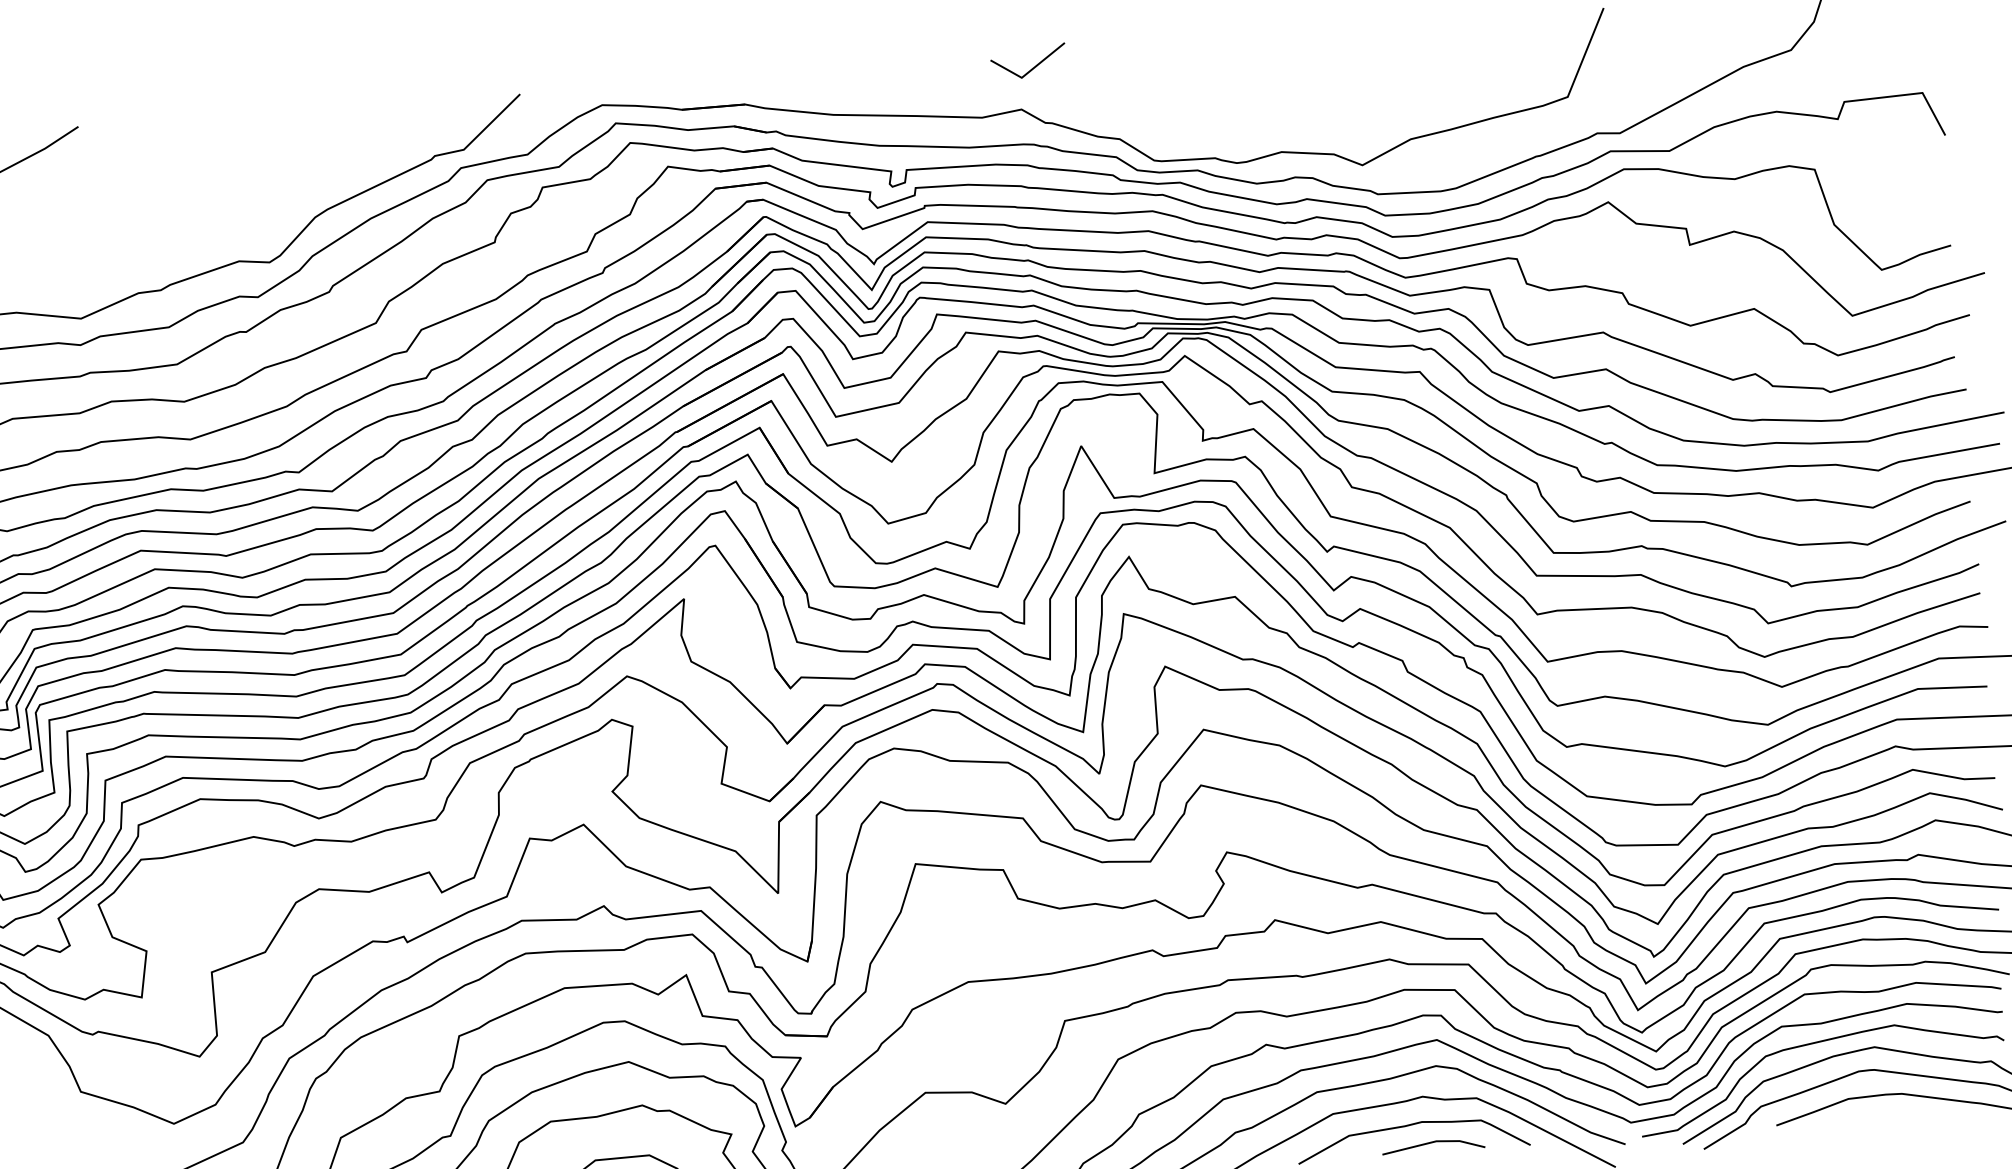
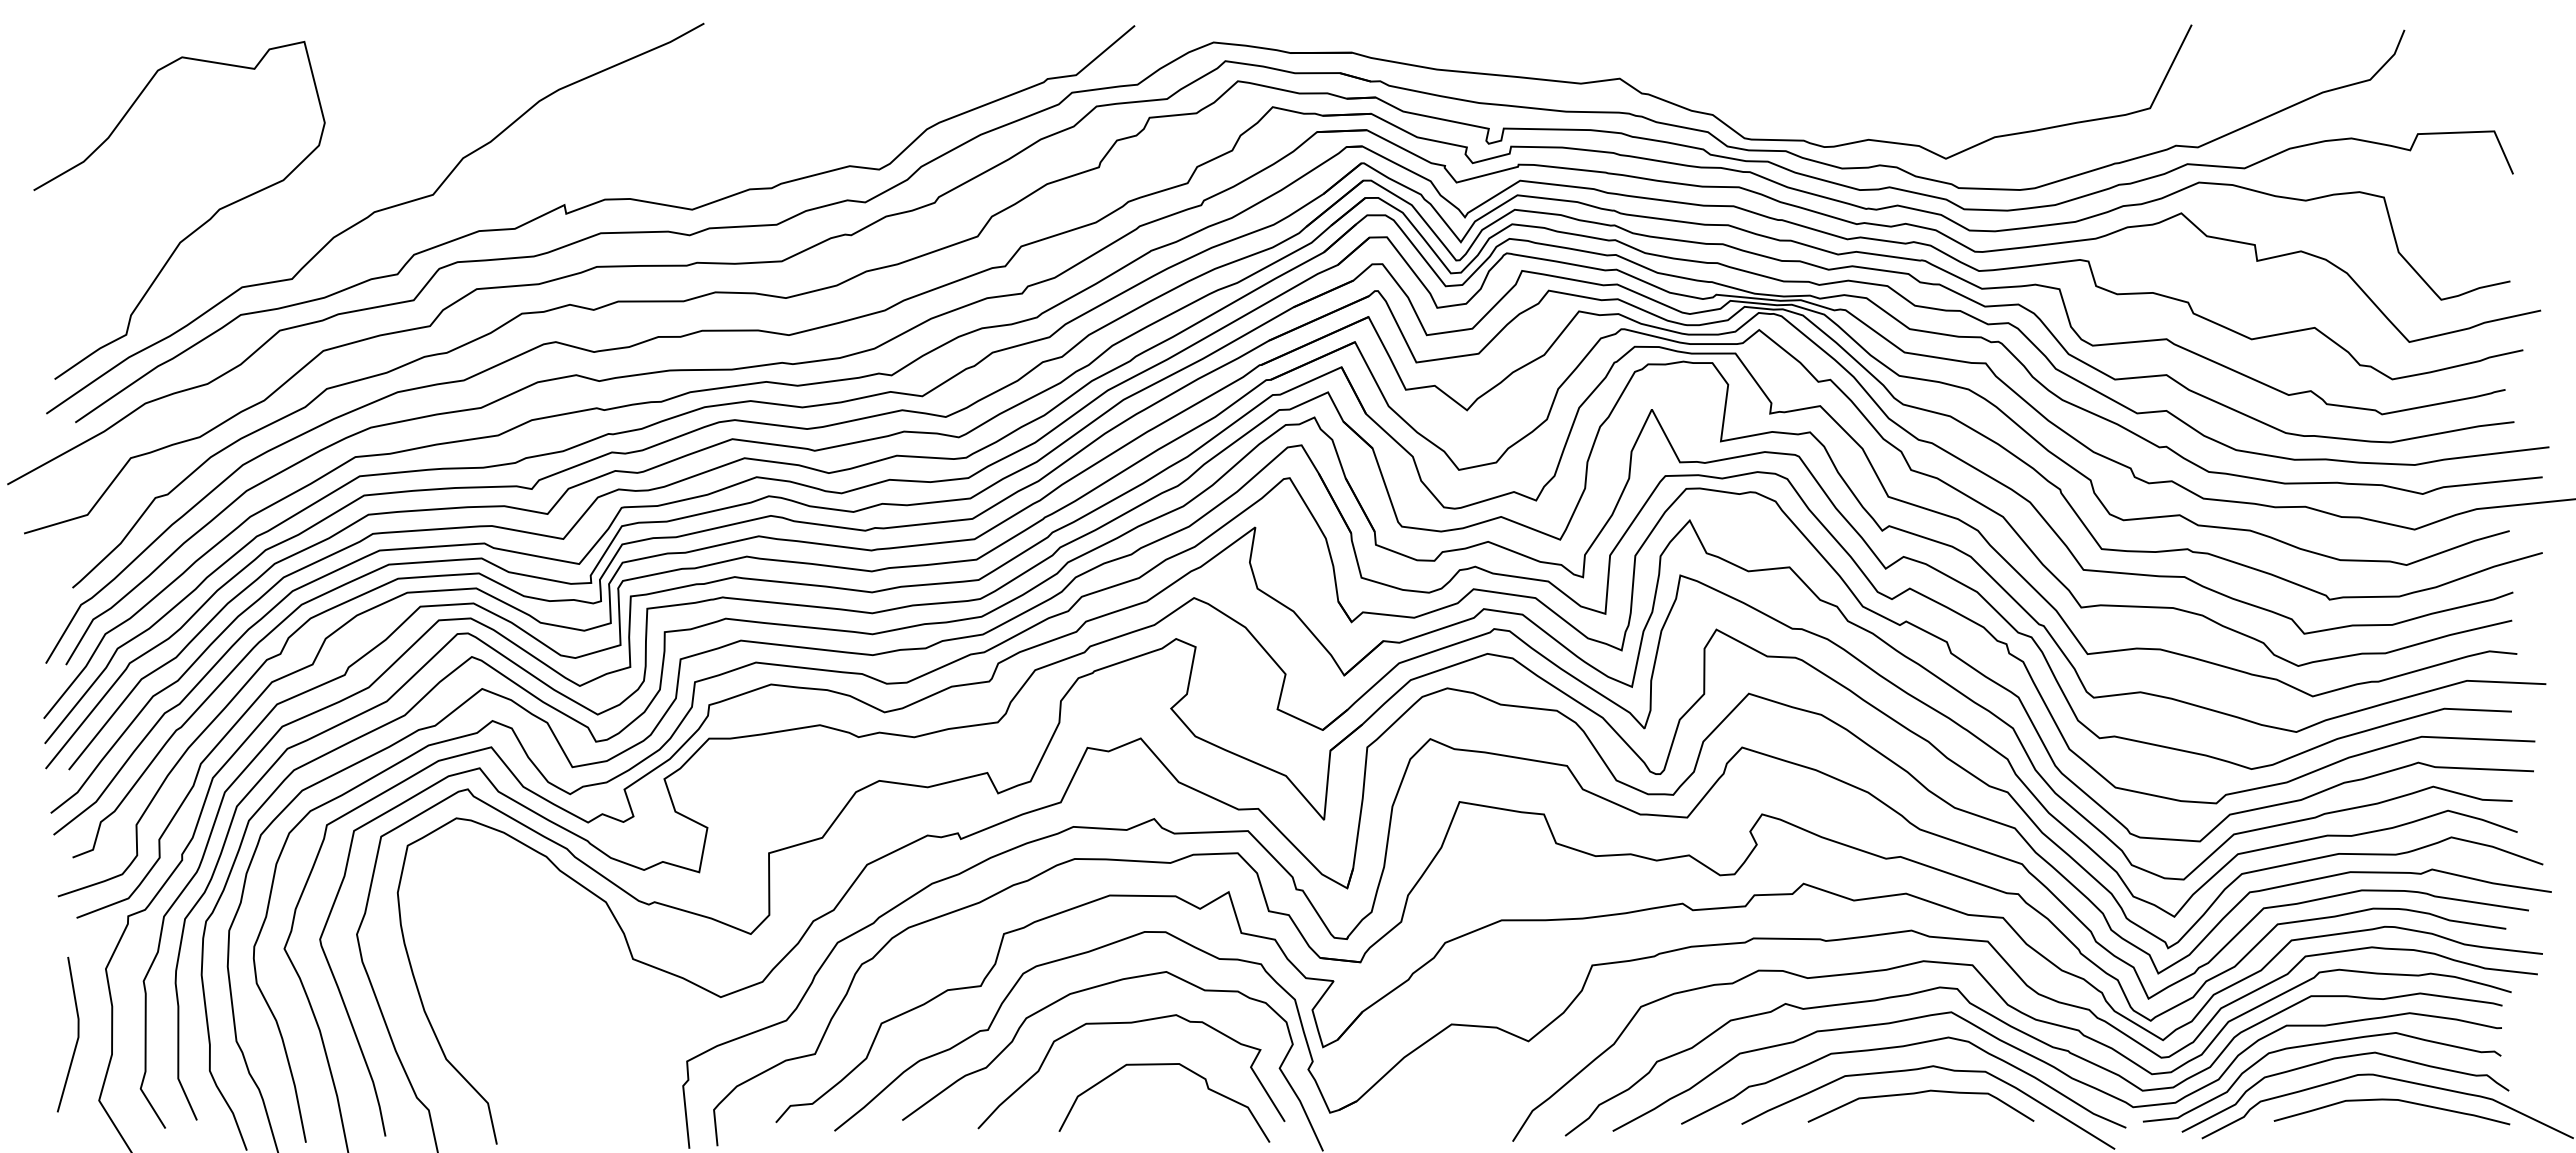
line: (1031, 68) -> (1632, 39), removed
line: (1431, 1143) -> (1938, 1112), removed

